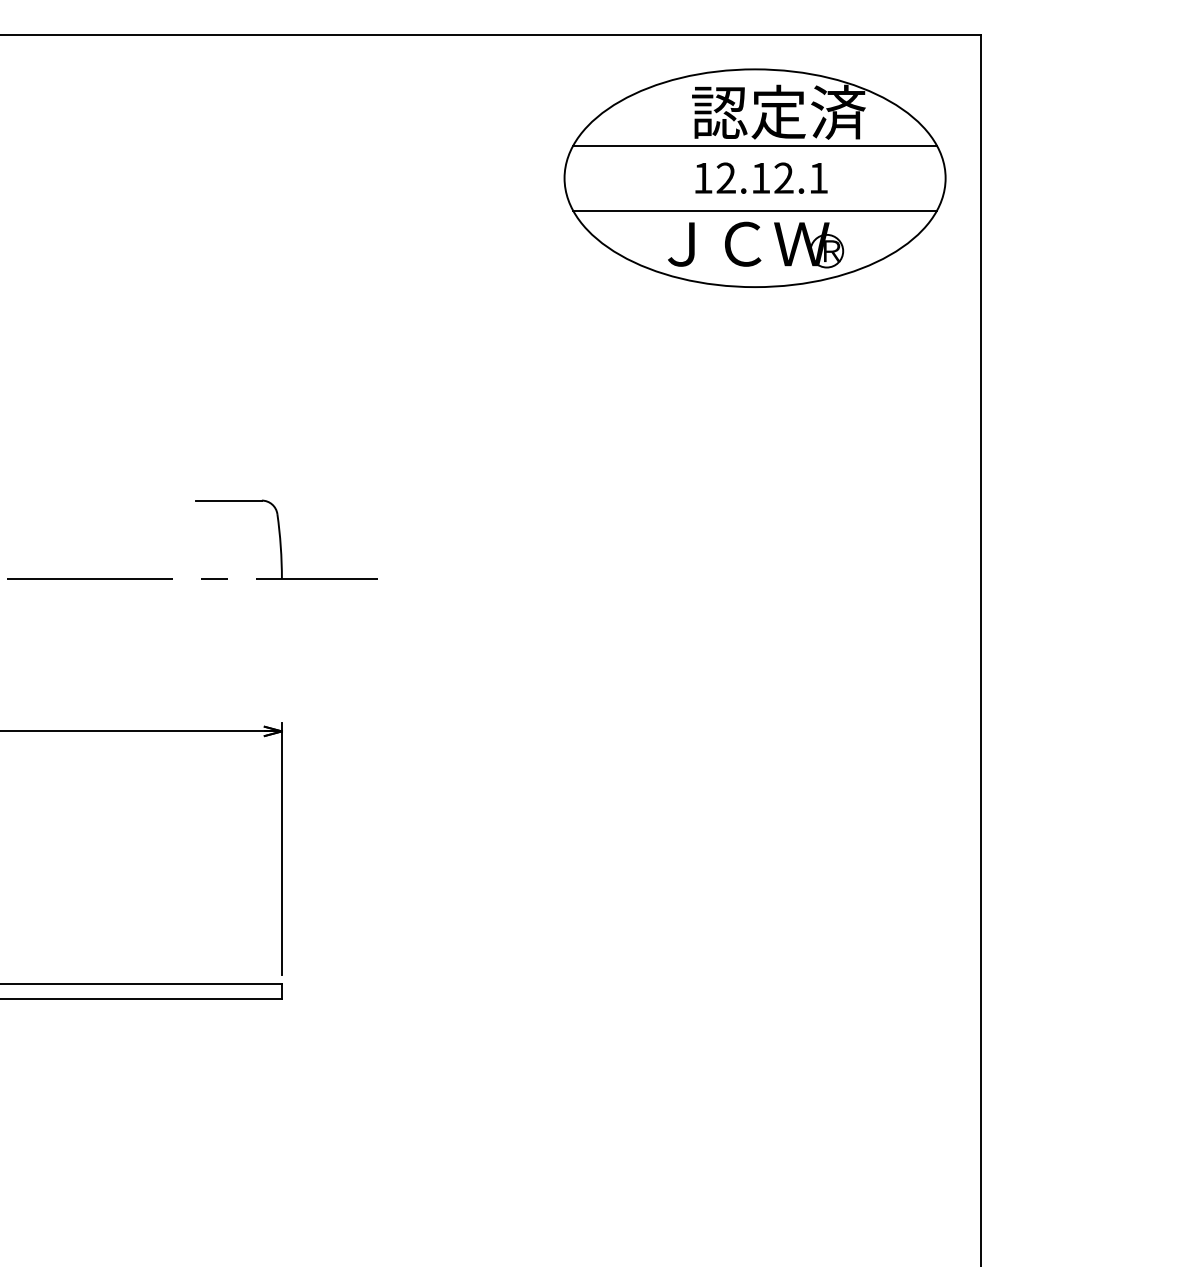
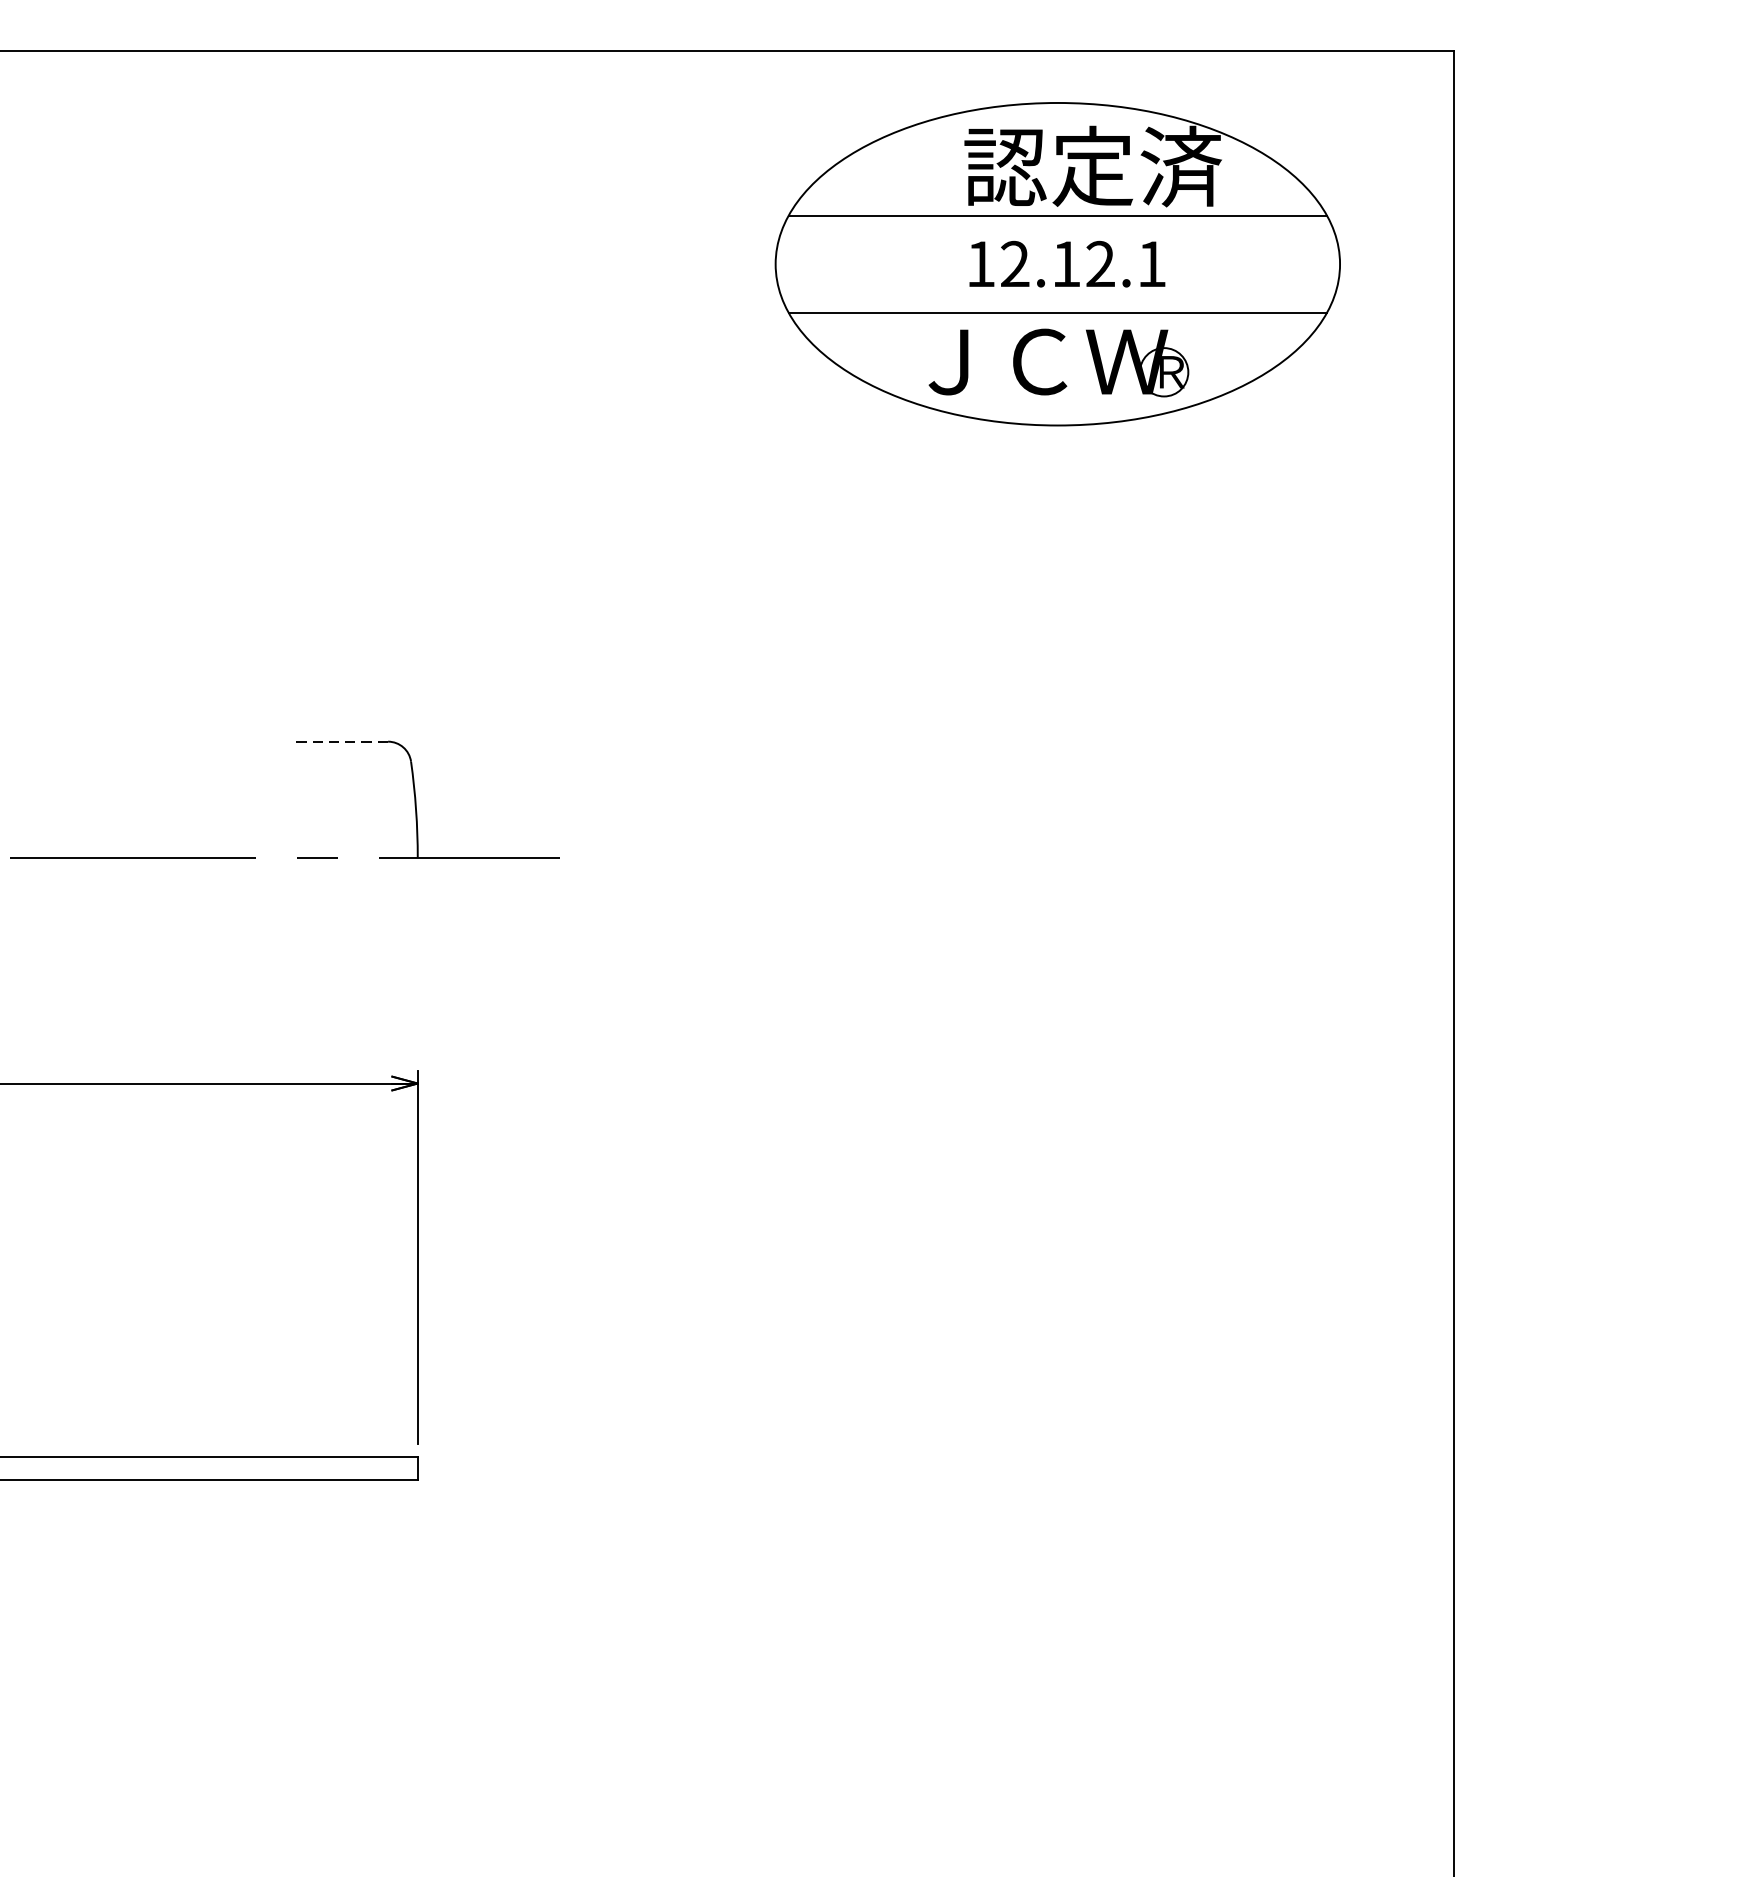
part: (754, 177) -> (1056, 263), moved
line: (228, 500) -> (338, 741), solid -> dashed

